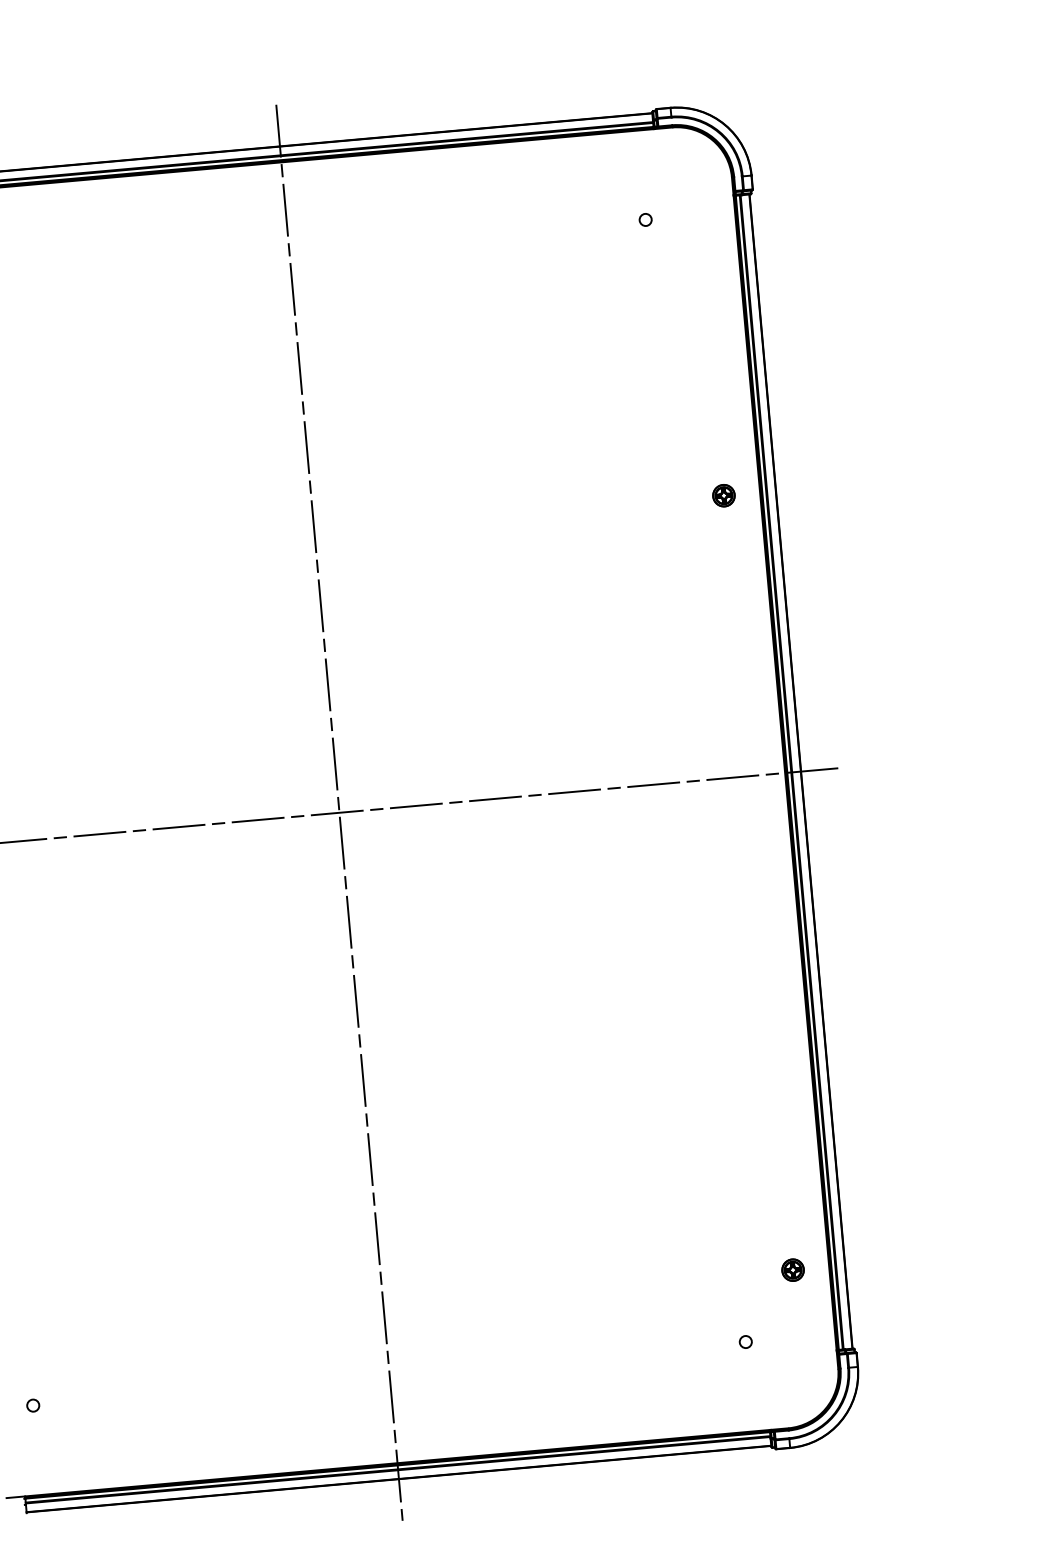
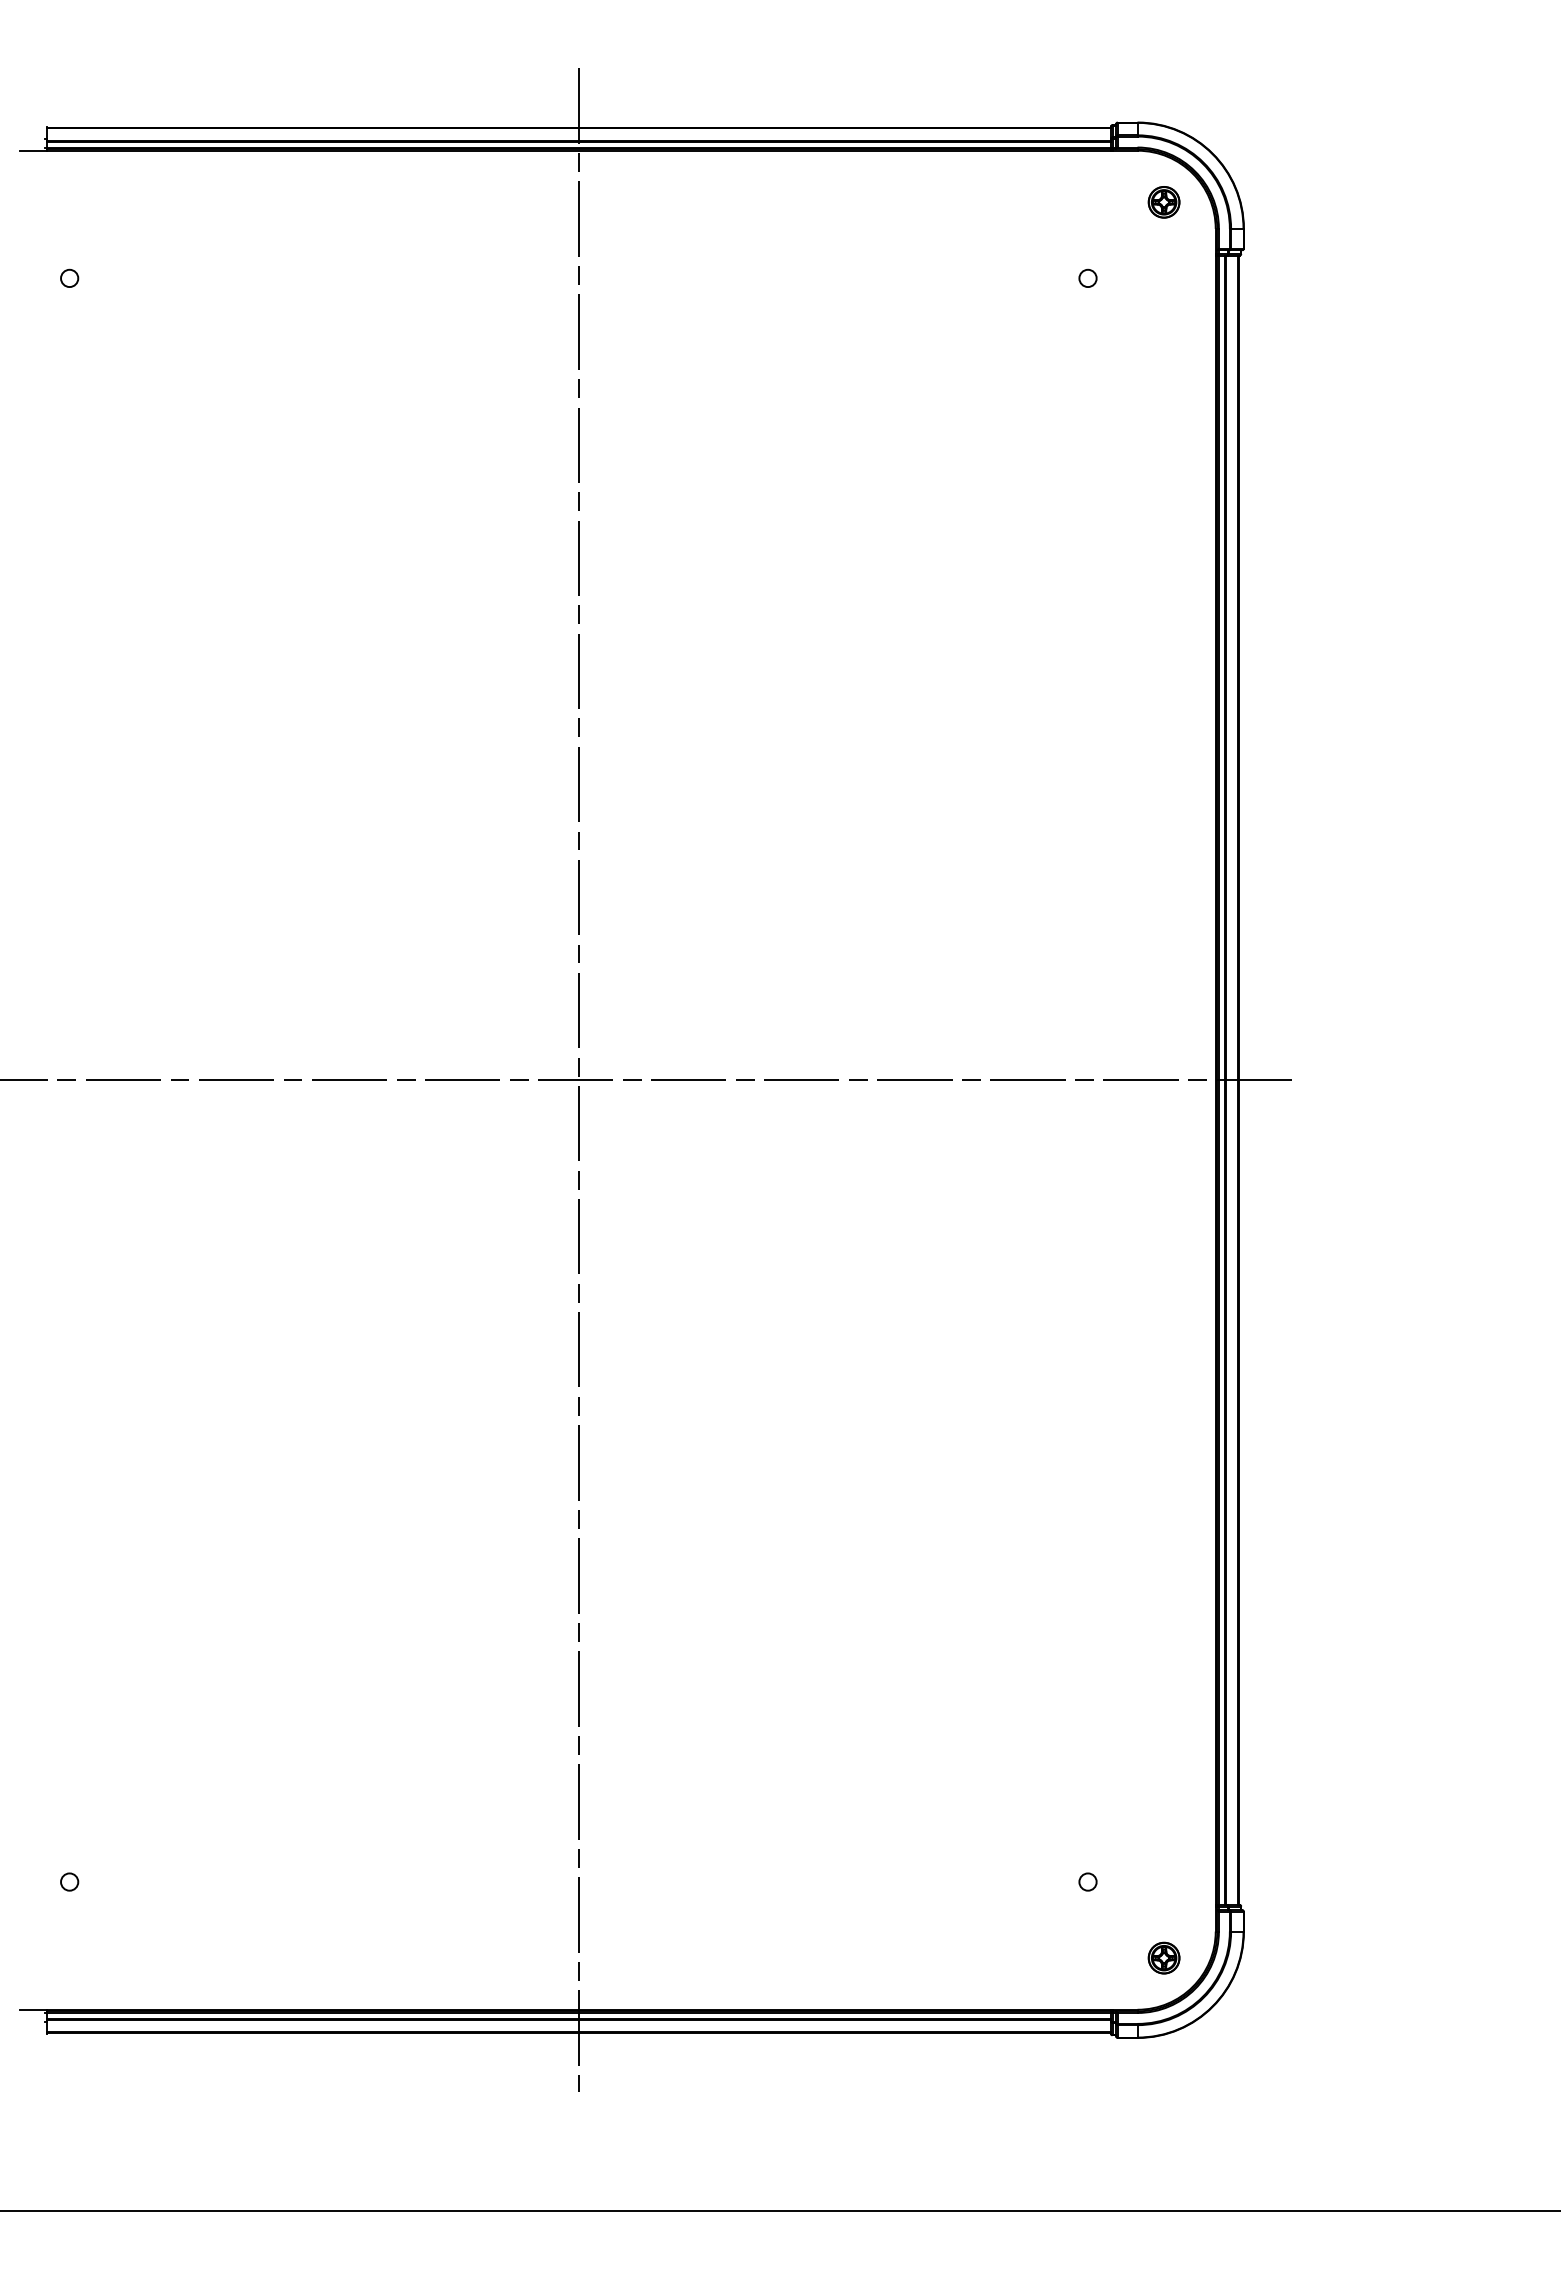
part: (723, 495) -> (1163, 202), moved
part: (792, 1269) -> (1163, 1957), moved

